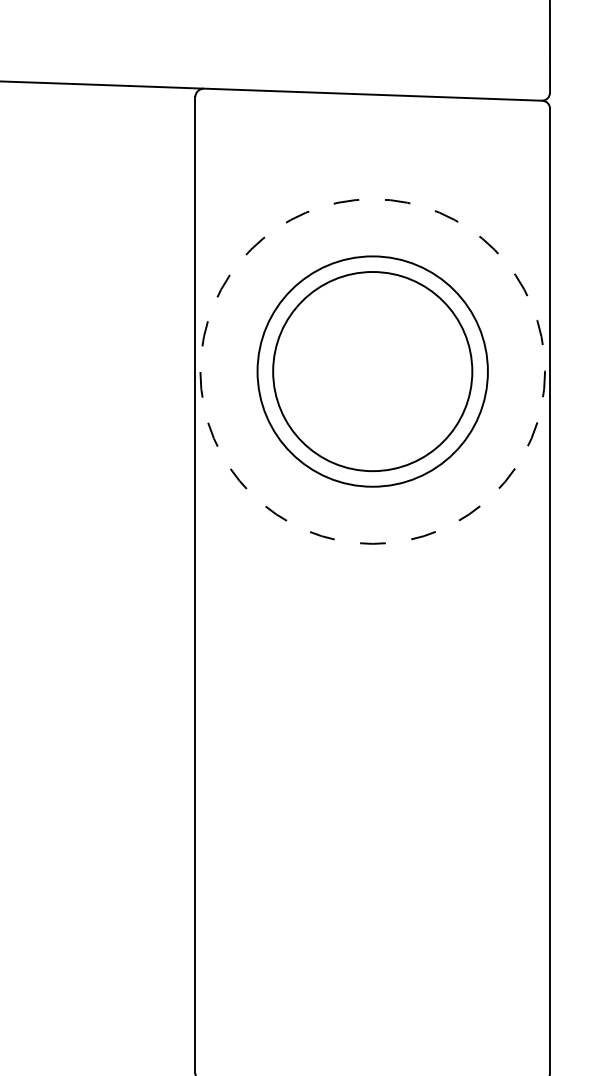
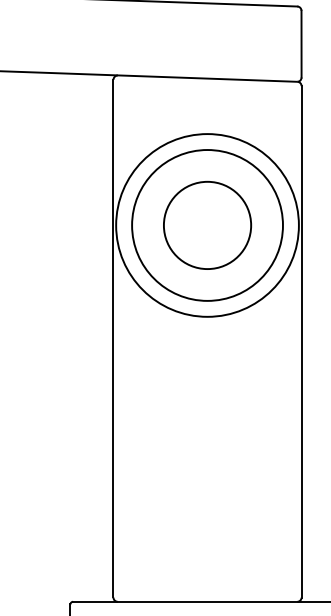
circle: (372, 371) -> (207, 225), dashed -> solid
circle: (372, 371) -> (207, 225), size x0.71
circle: (372, 371) -> (207, 225), size x1.43

